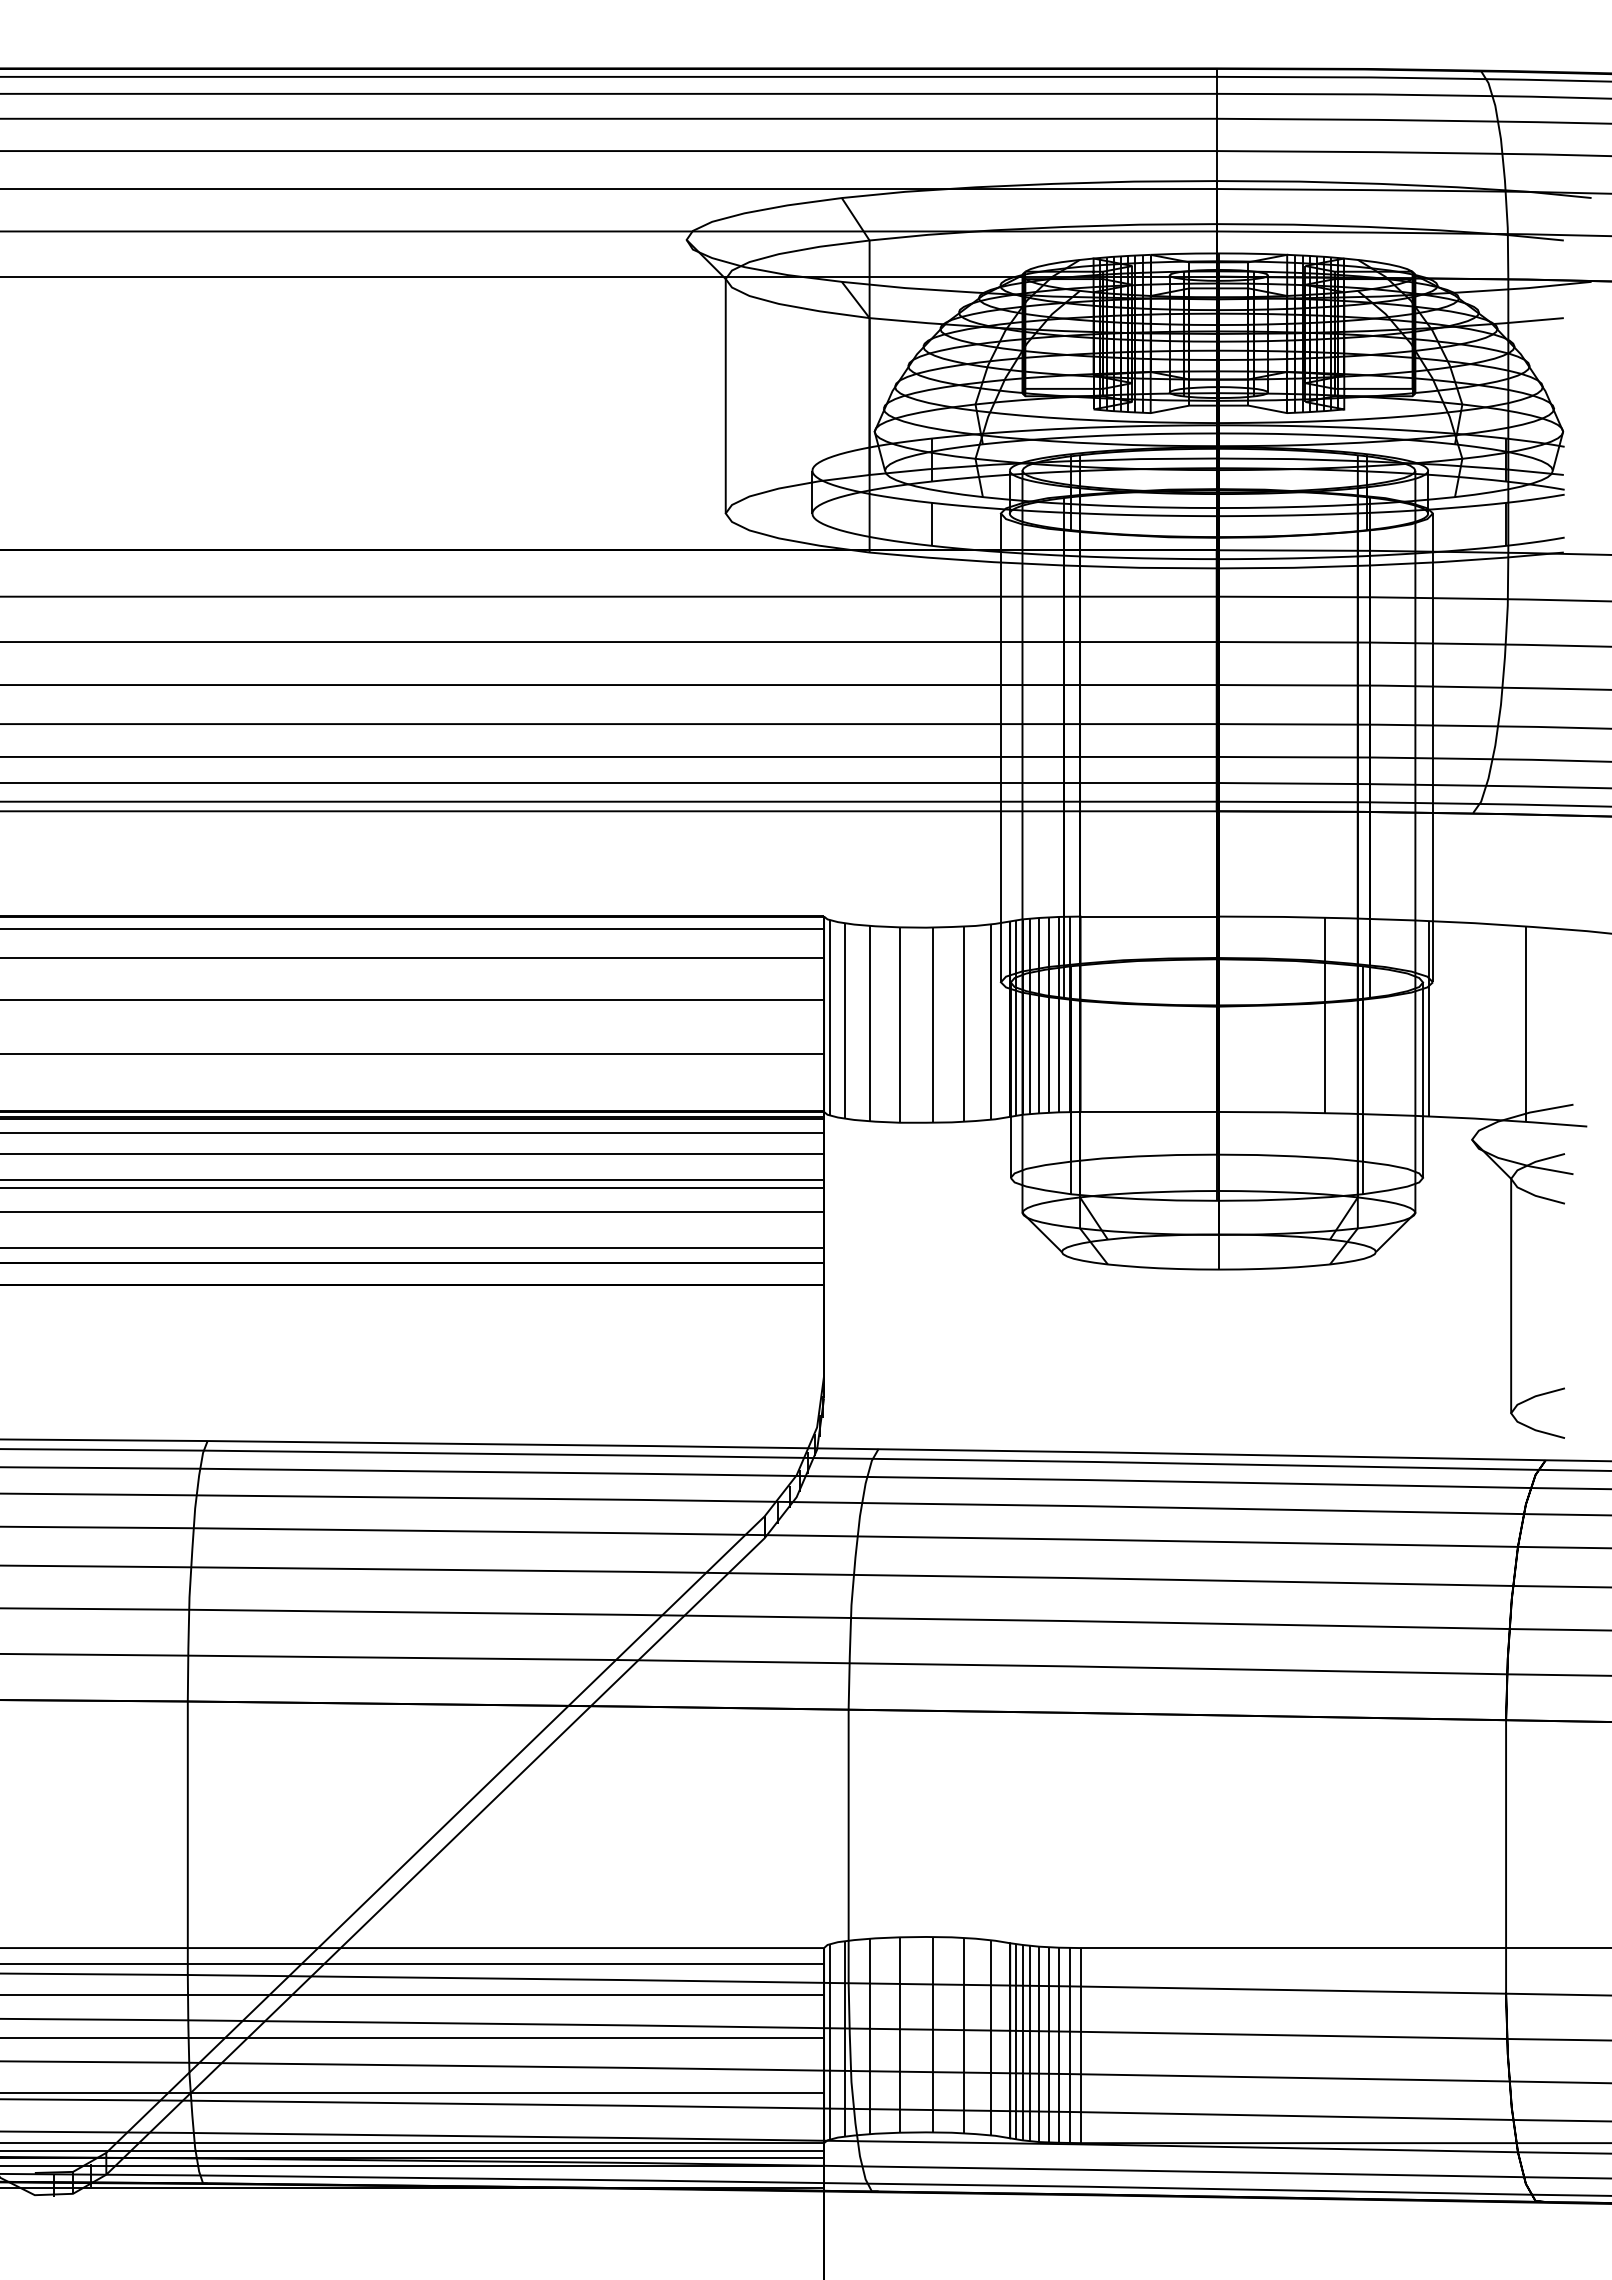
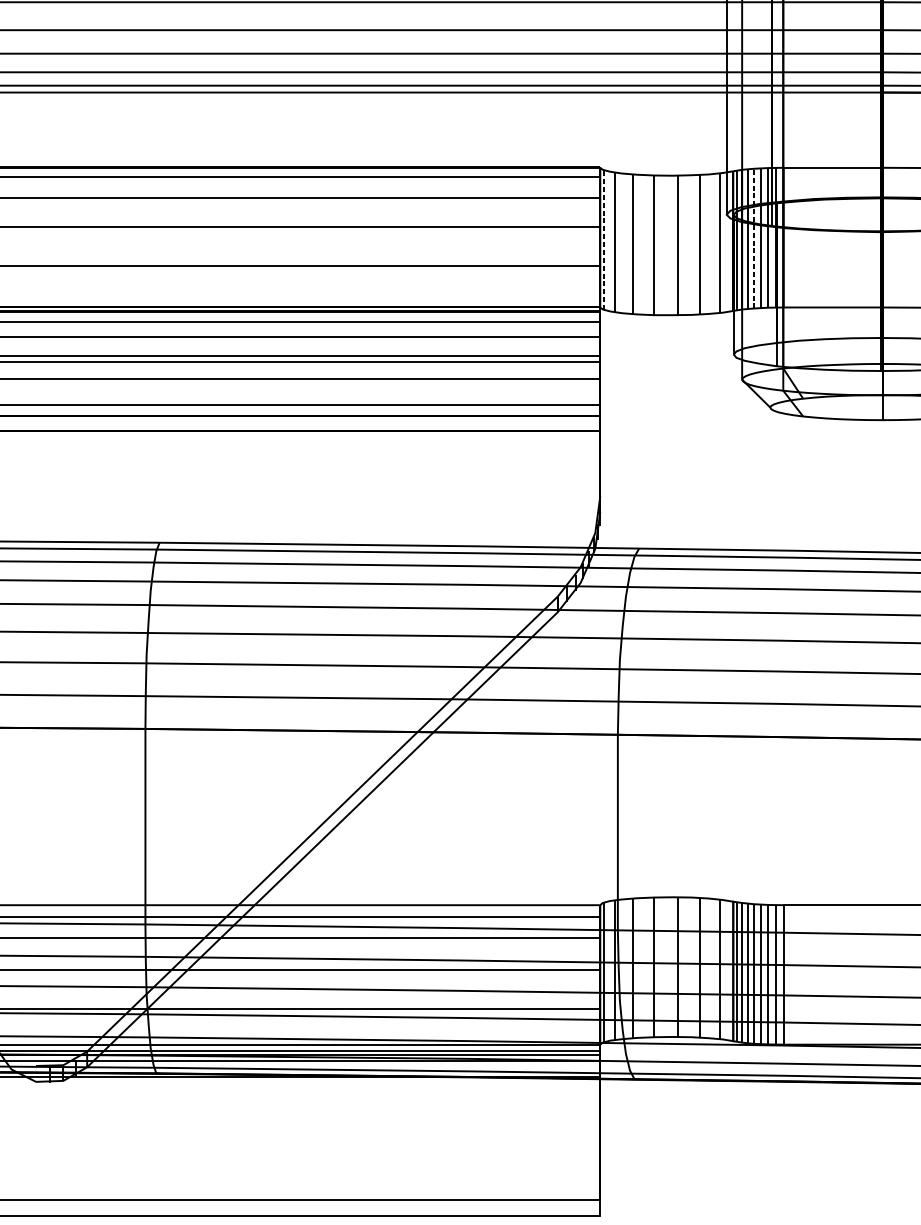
line: (1039, 1015) -> (754, 238), solid -> dashed
line: (829, 1017) -> (604, 239), solid -> dashed

